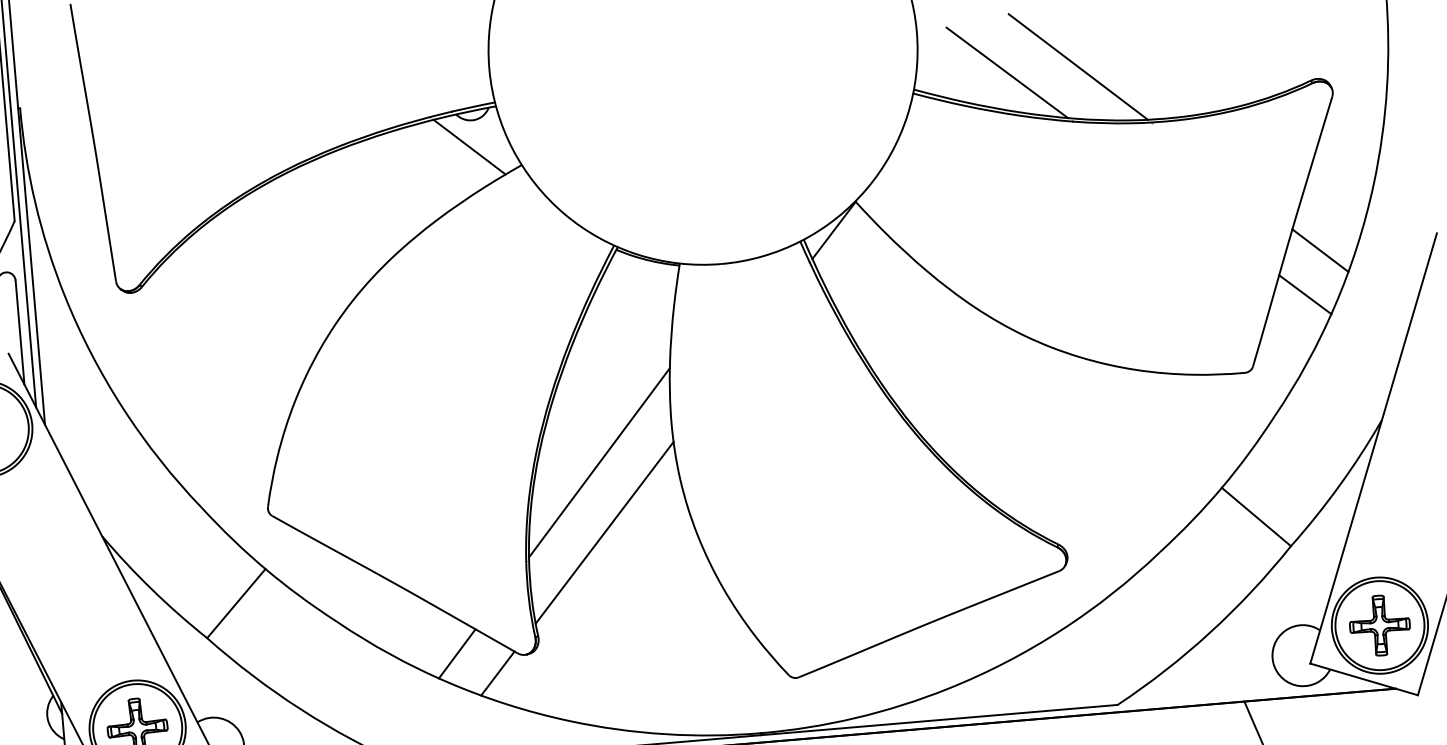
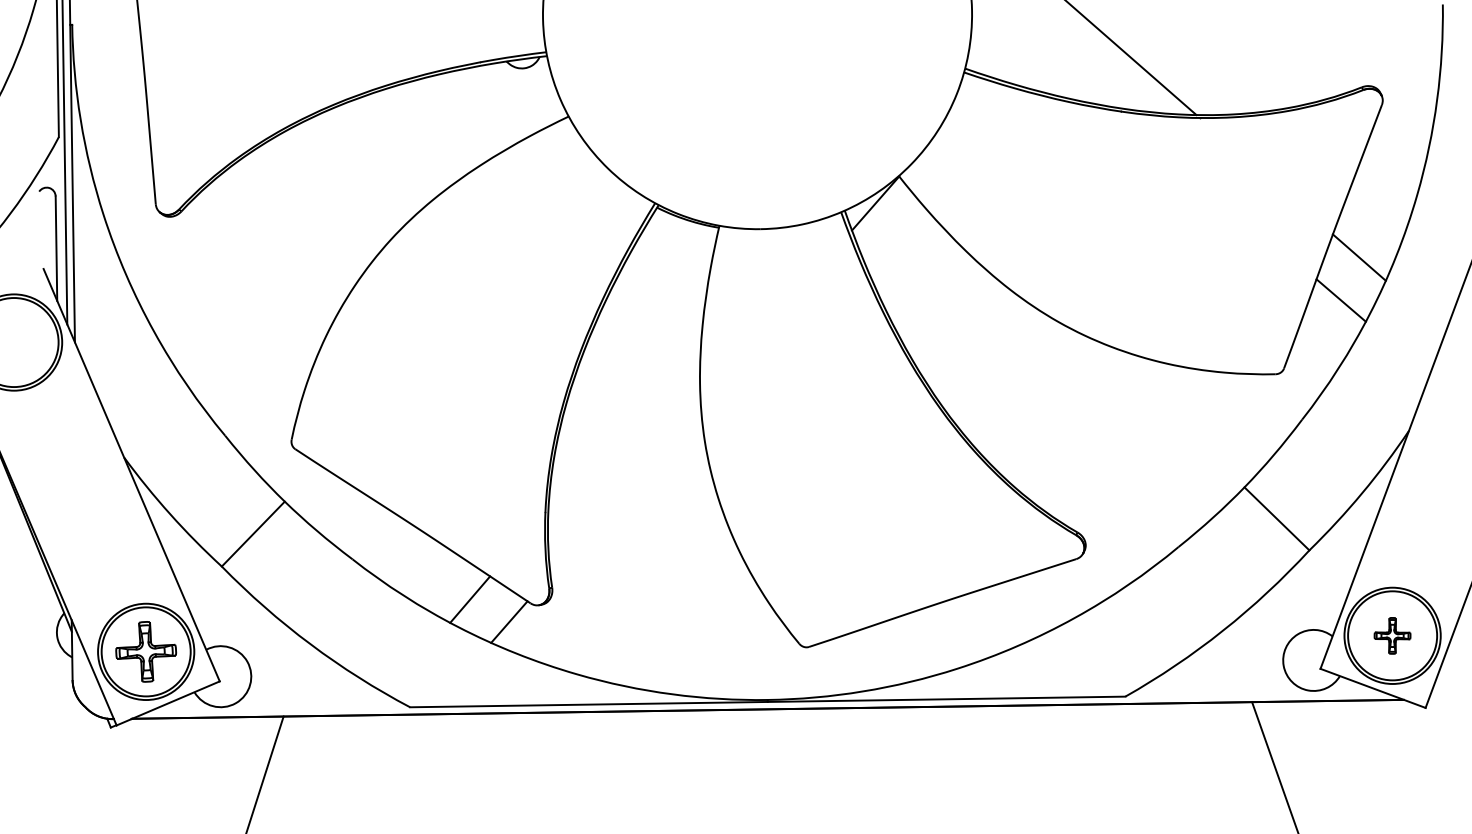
line: (1007, 72) -> (1059, 58), removed
line: (469, 146) -> (517, 94), removed
line: (599, 462) -> (625, 418), removed
line: (604, 533) -> (625, 489), removed
part: (1379, 625) -> (1392, 635), size x0.6

